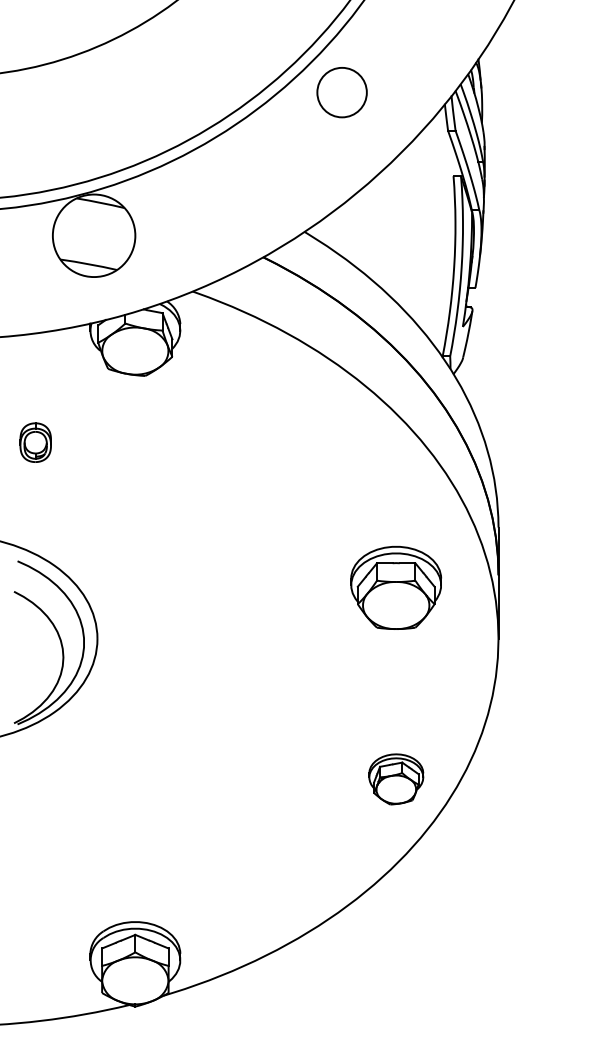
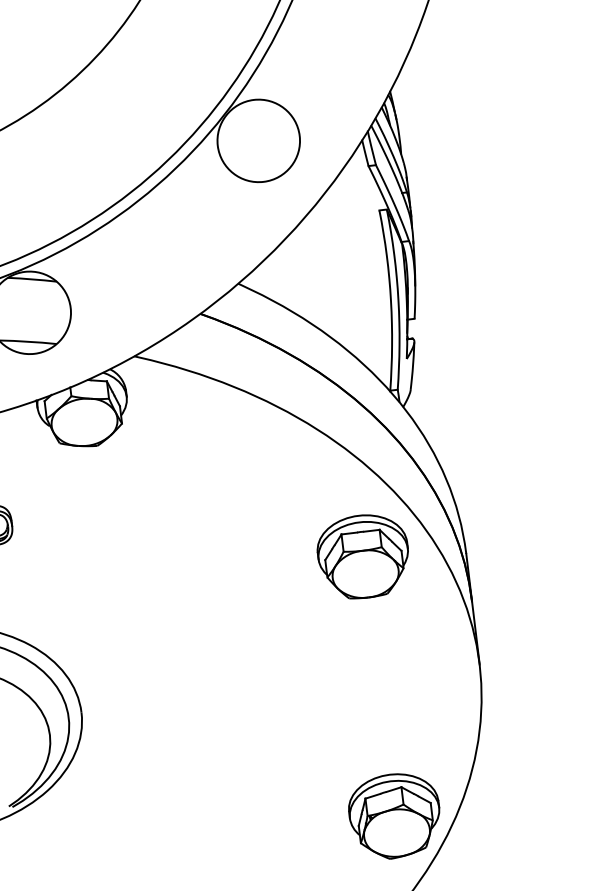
circle: (341, 92) -> (258, 140), size x1.67
part: (396, 587) -> (363, 556), moved
part: (396, 779) -> (395, 816), size x1.67

